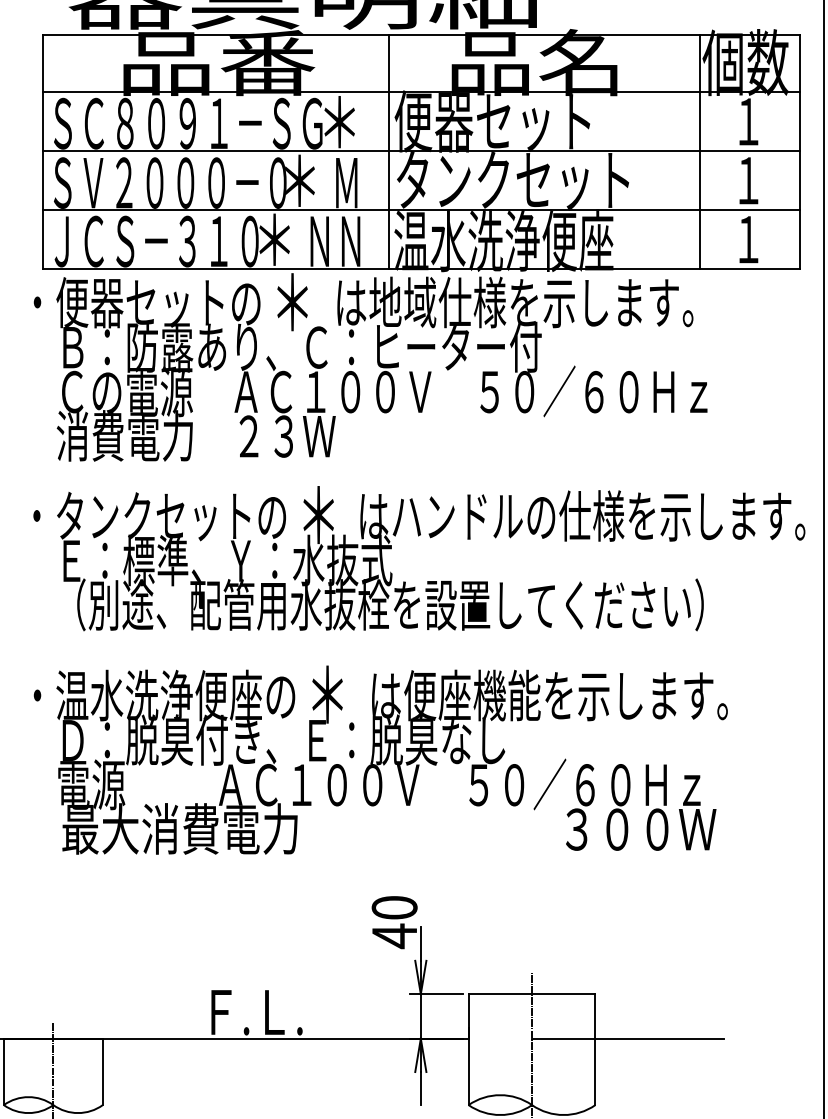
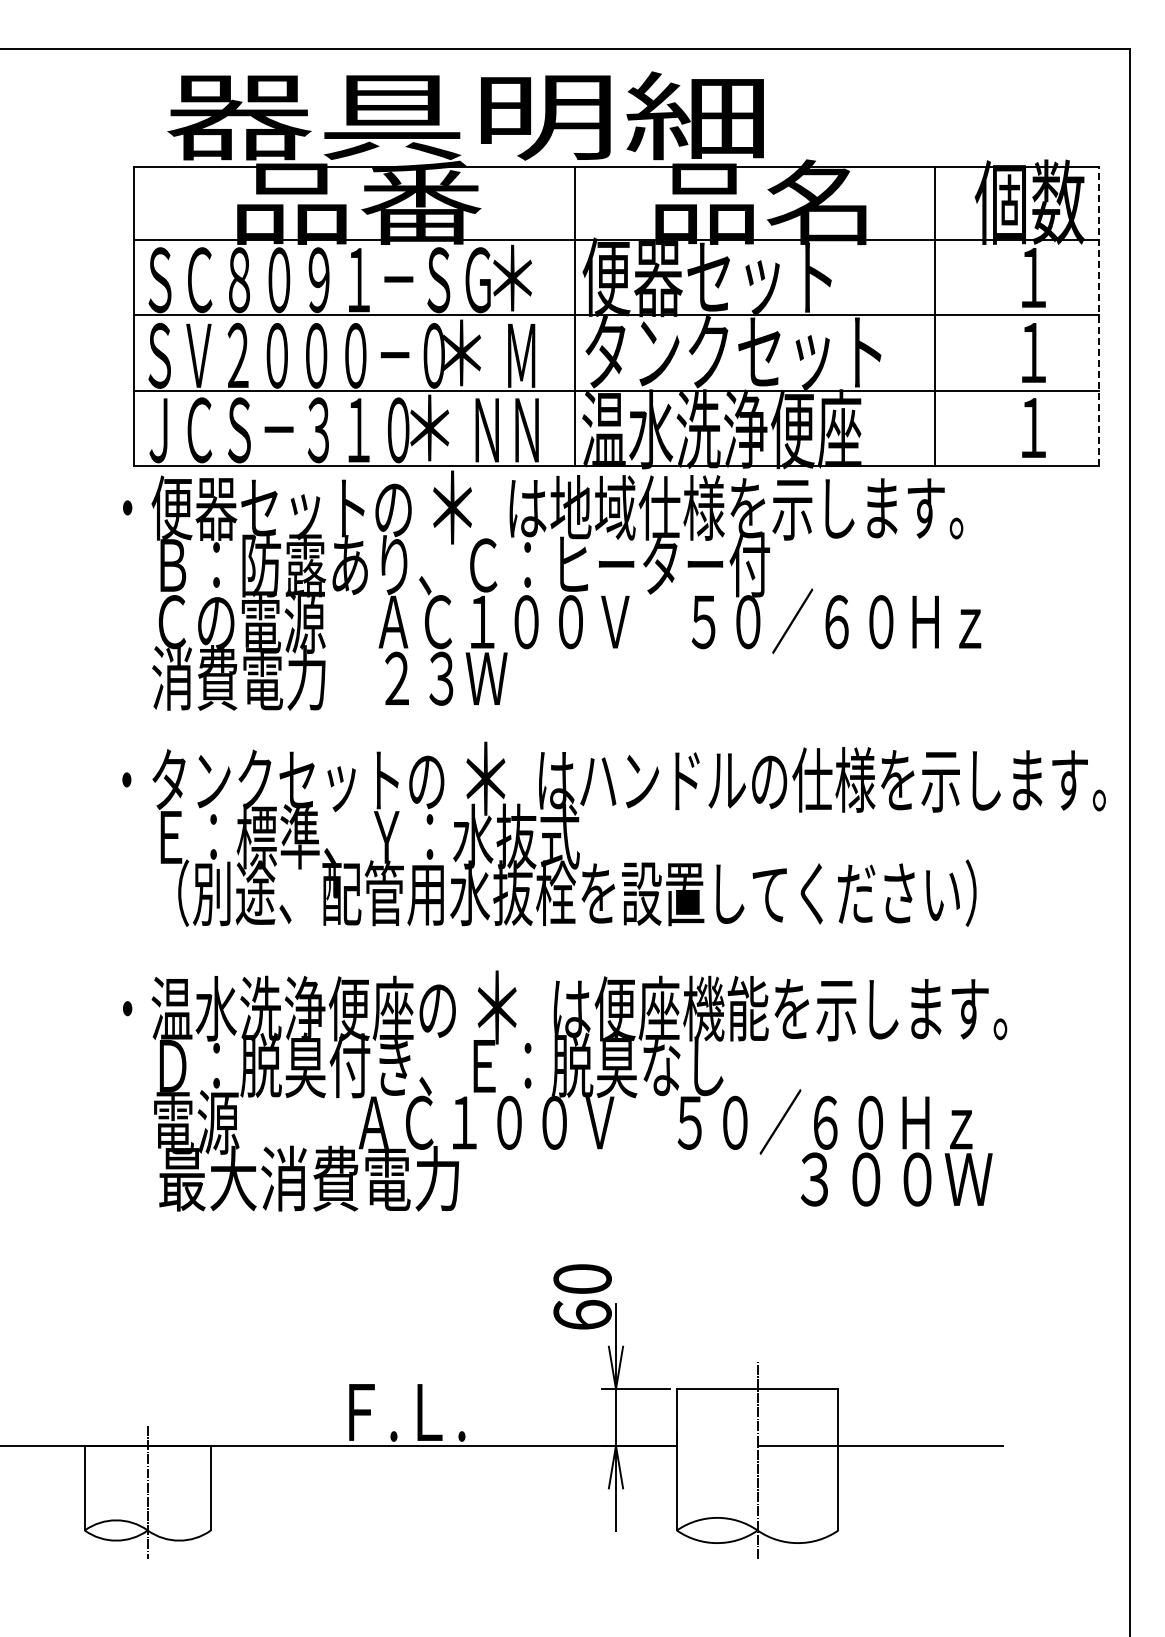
line: (699, 151) -> (934, 315), moved
line: (800, 151) -> (1099, 315), solid -> dashed
text: (394, 936) -> (582, 1315), 40 -> 60

